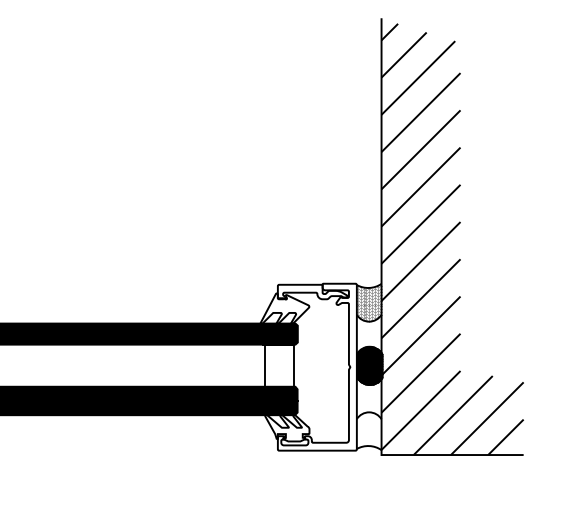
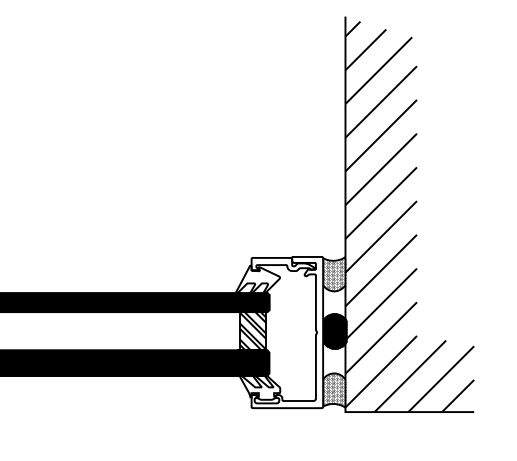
hatch: (279, 365) -> (253, 331), added
hatch: (369, 429) -> (334, 388), added

